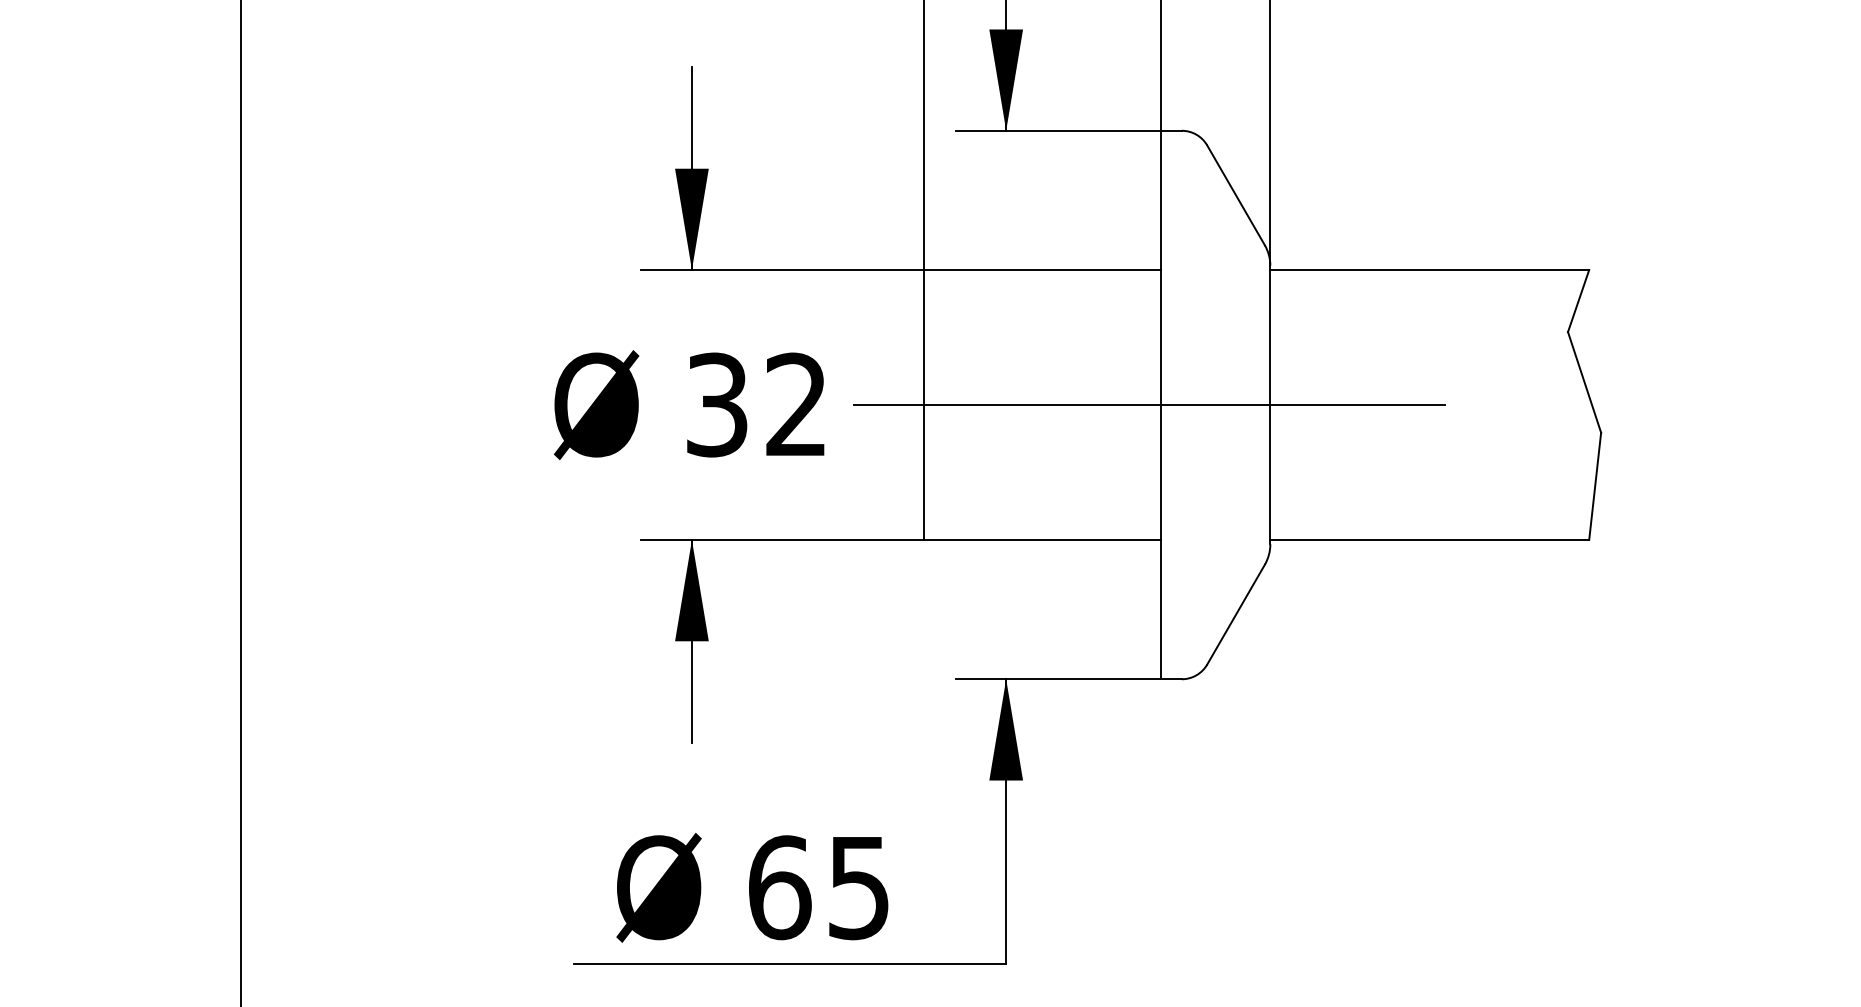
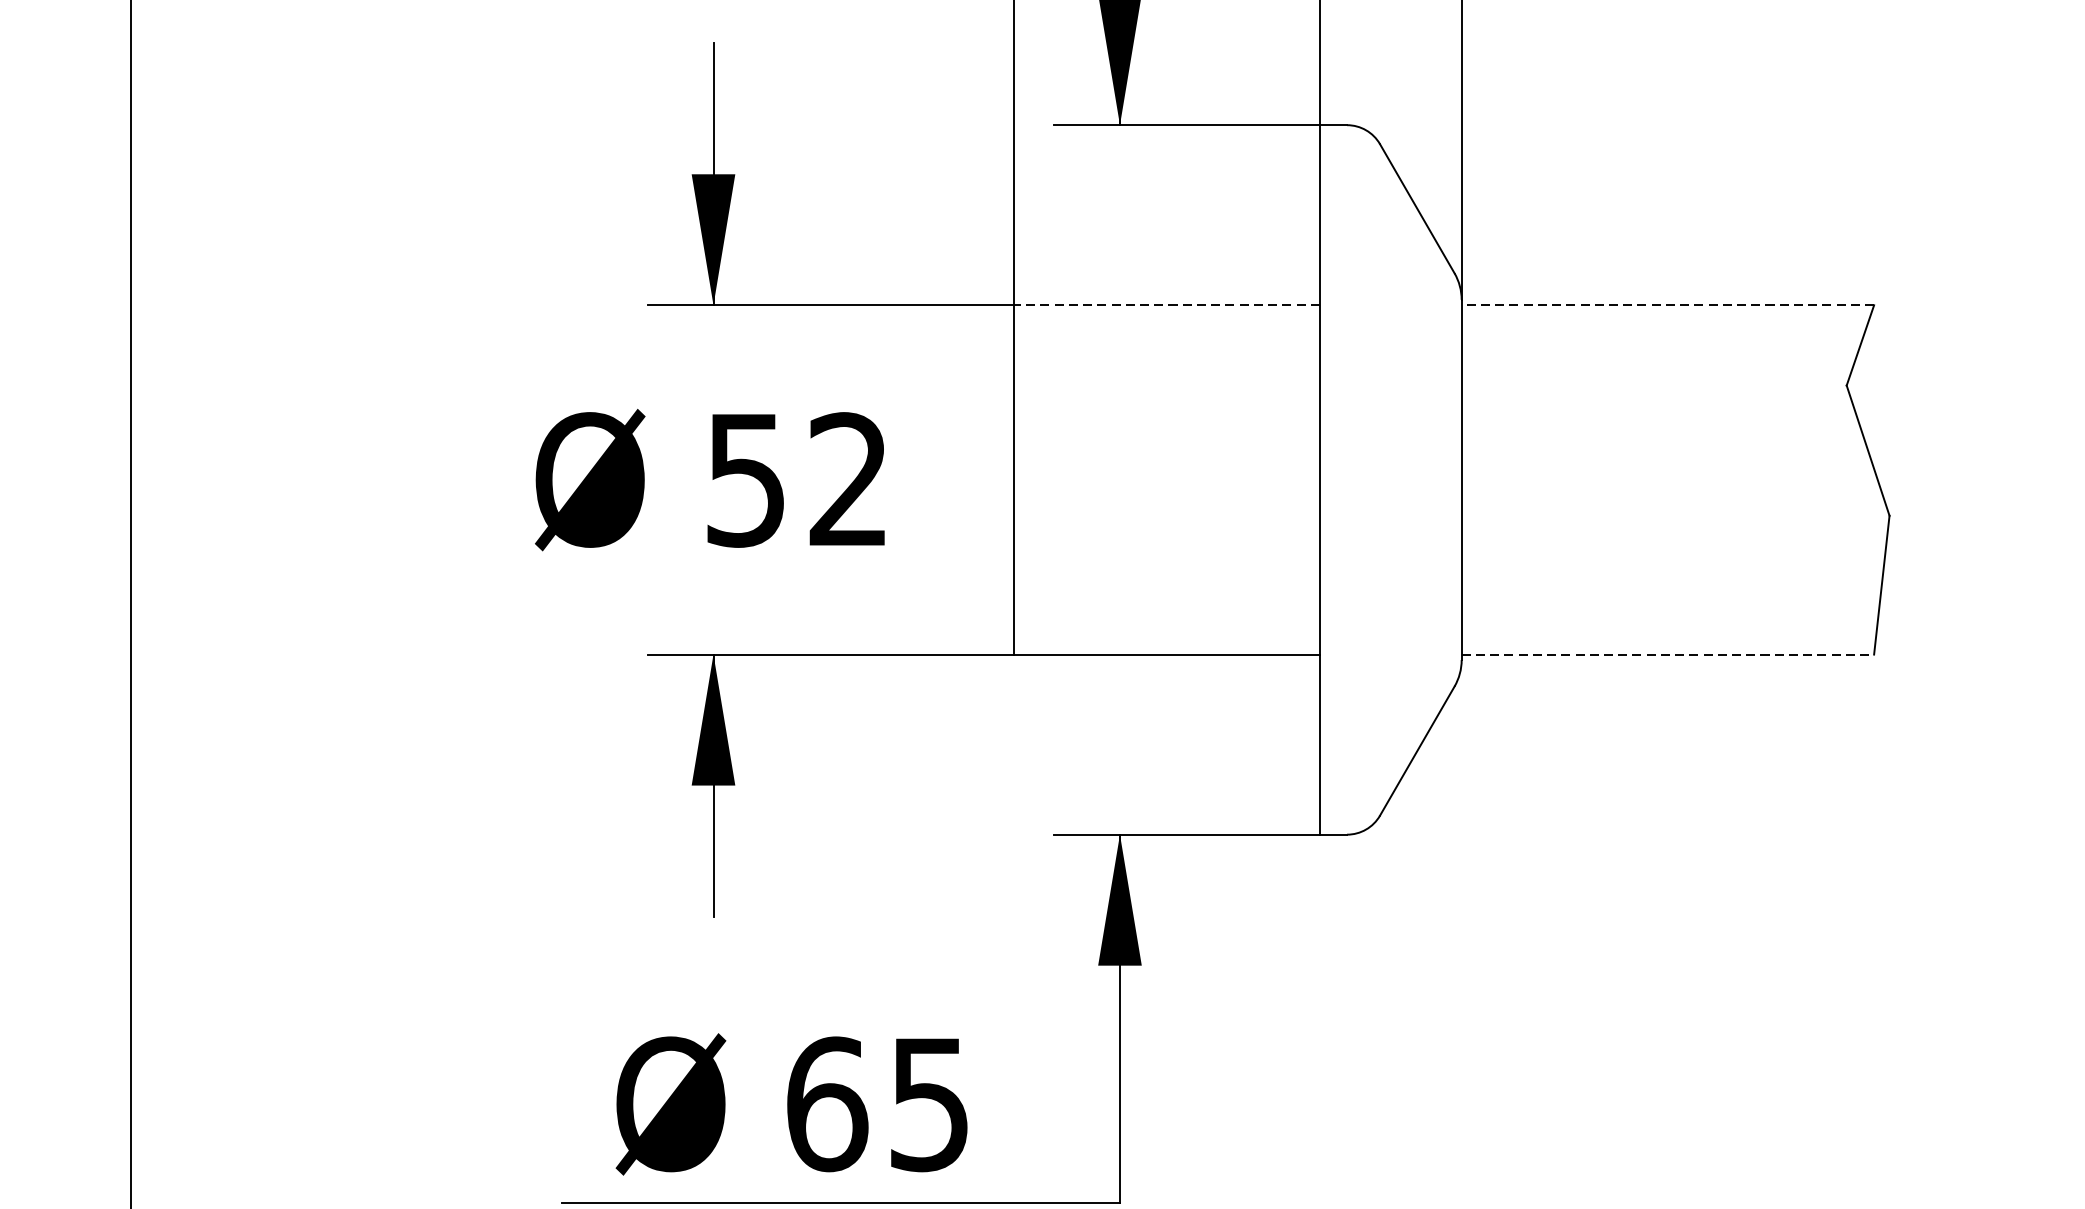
line: (1041, 270) -> (1165, 305), solid -> dashed
line: (1429, 270) -> (1667, 305), solid -> dashed
text: (717, 404) -> (746, 479), 32 -> 52
line: (1149, 405) -> (1305, 480), removed
line: (1430, 540) -> (1668, 655), solid -> dashed

